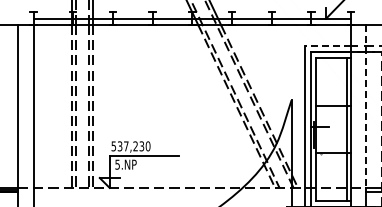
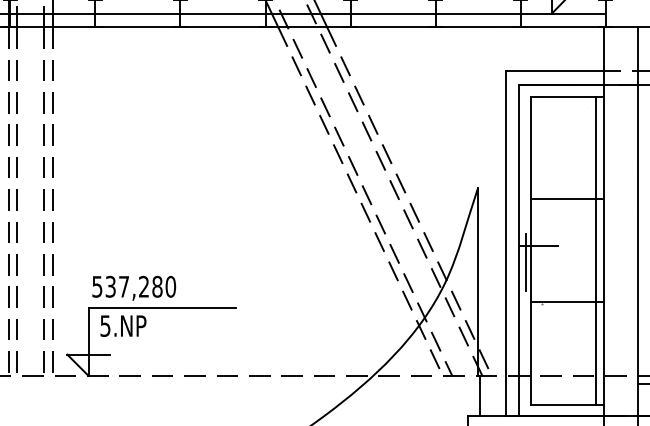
line: (327, 45) -> (554, 70), dashed -> solid
line: (366, 107) -> (638, 203), dashed -> solid
text: (141, 146) -> (156, 287), 537,230 -> 537,280

